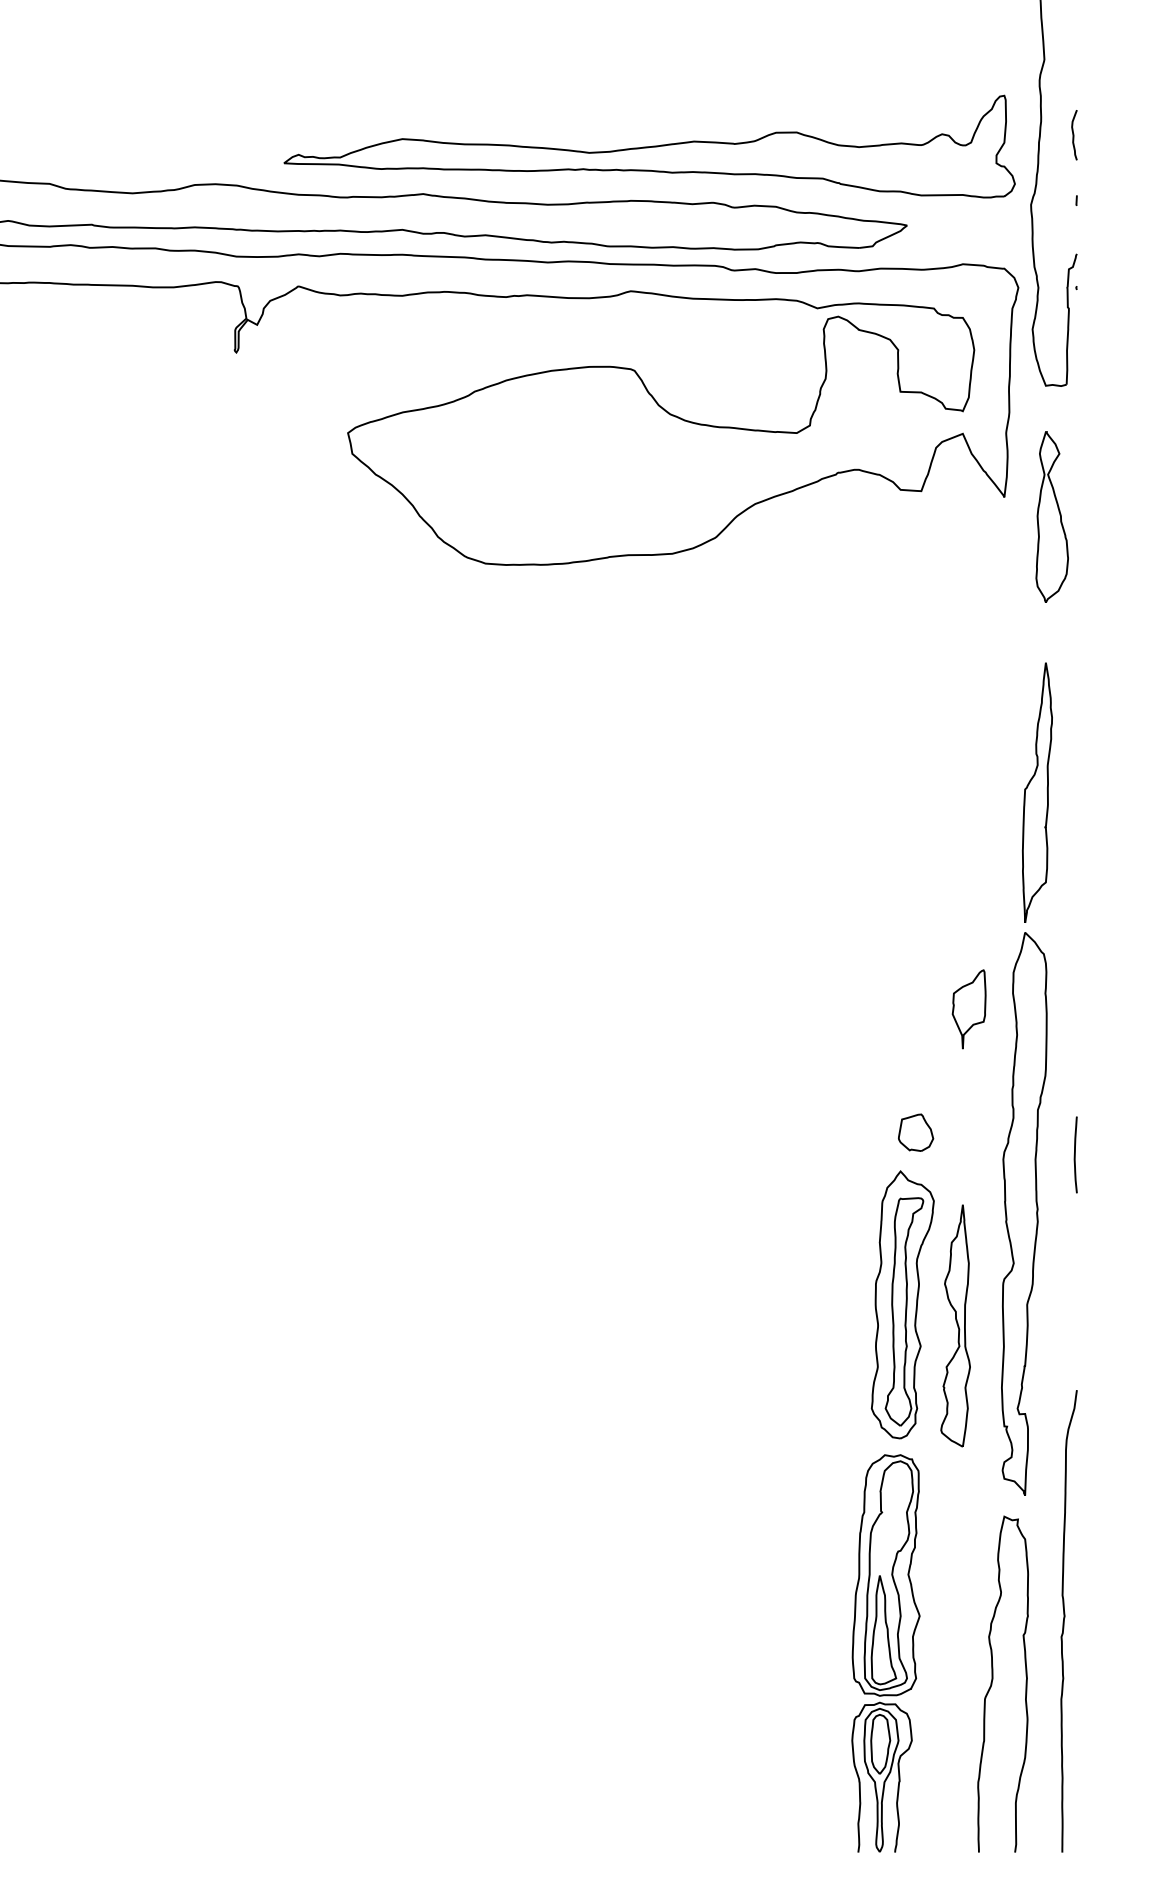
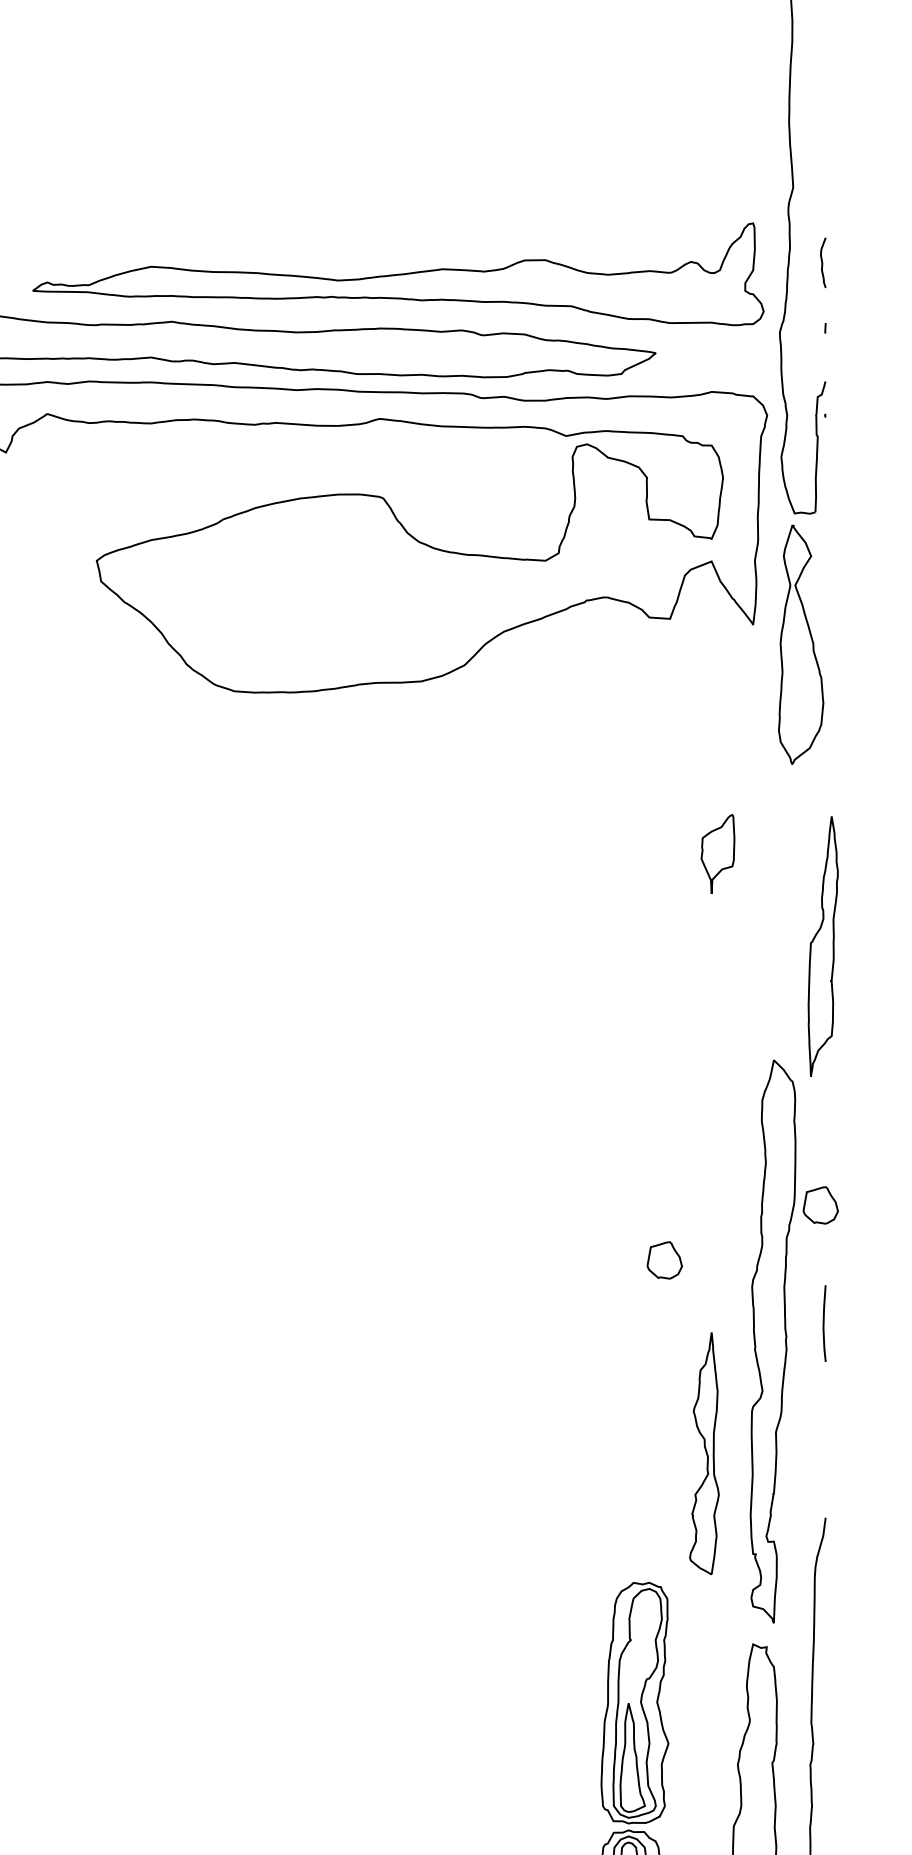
part: (1051, 516) -> (800, 644), size x1.4
part: (1037, 792) -> (823, 946), moved
part: (968, 1009) -> (717, 854), moved
part: (1072, 1077) -> (821, 1205), added
curve: (1075, 1154) -> (824, 1323), moved
part: (902, 1304) -> (651, 1432), removed

